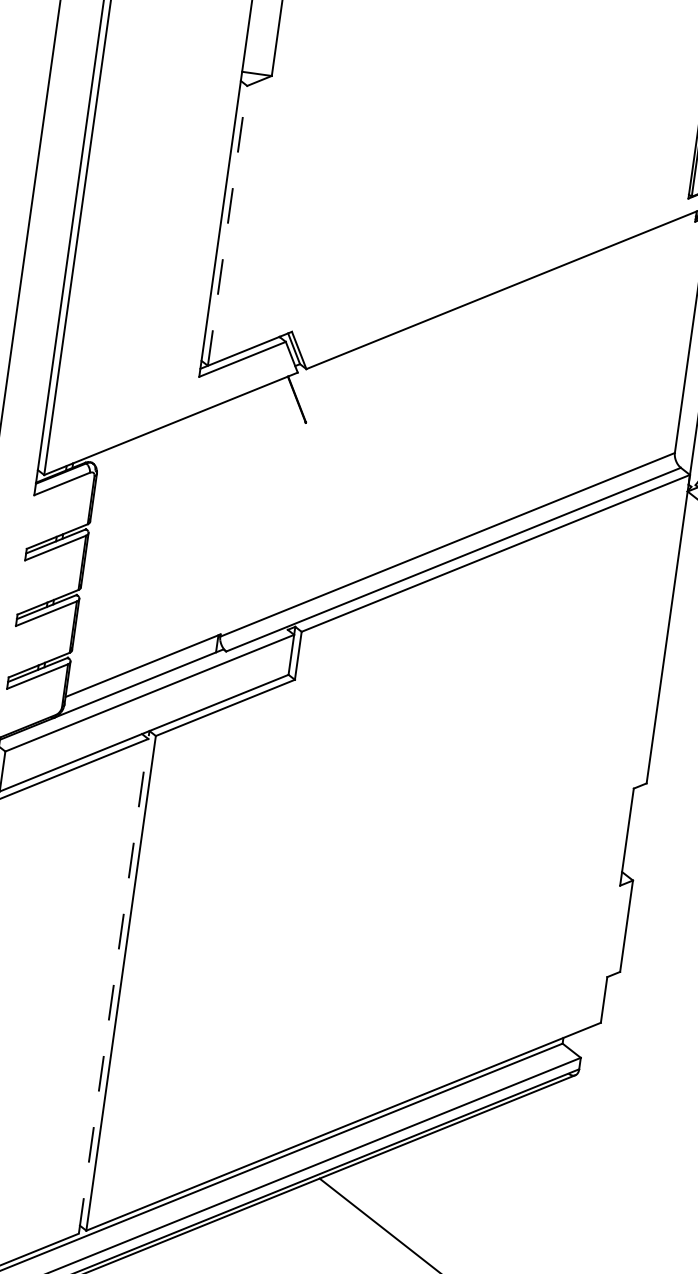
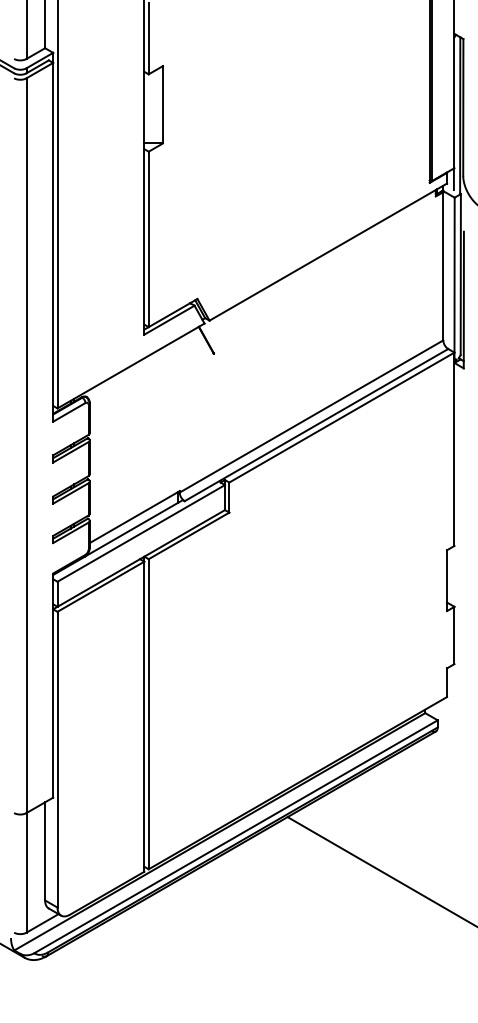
line: (227, 225) -> (148, 239), dashed -> solid
line: (114, 982) -> (144, 714), dashed -> solid

